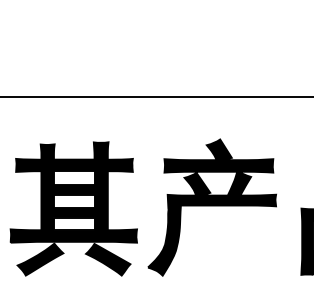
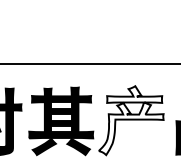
fill: (210, 207) -> (130, 120), removed

